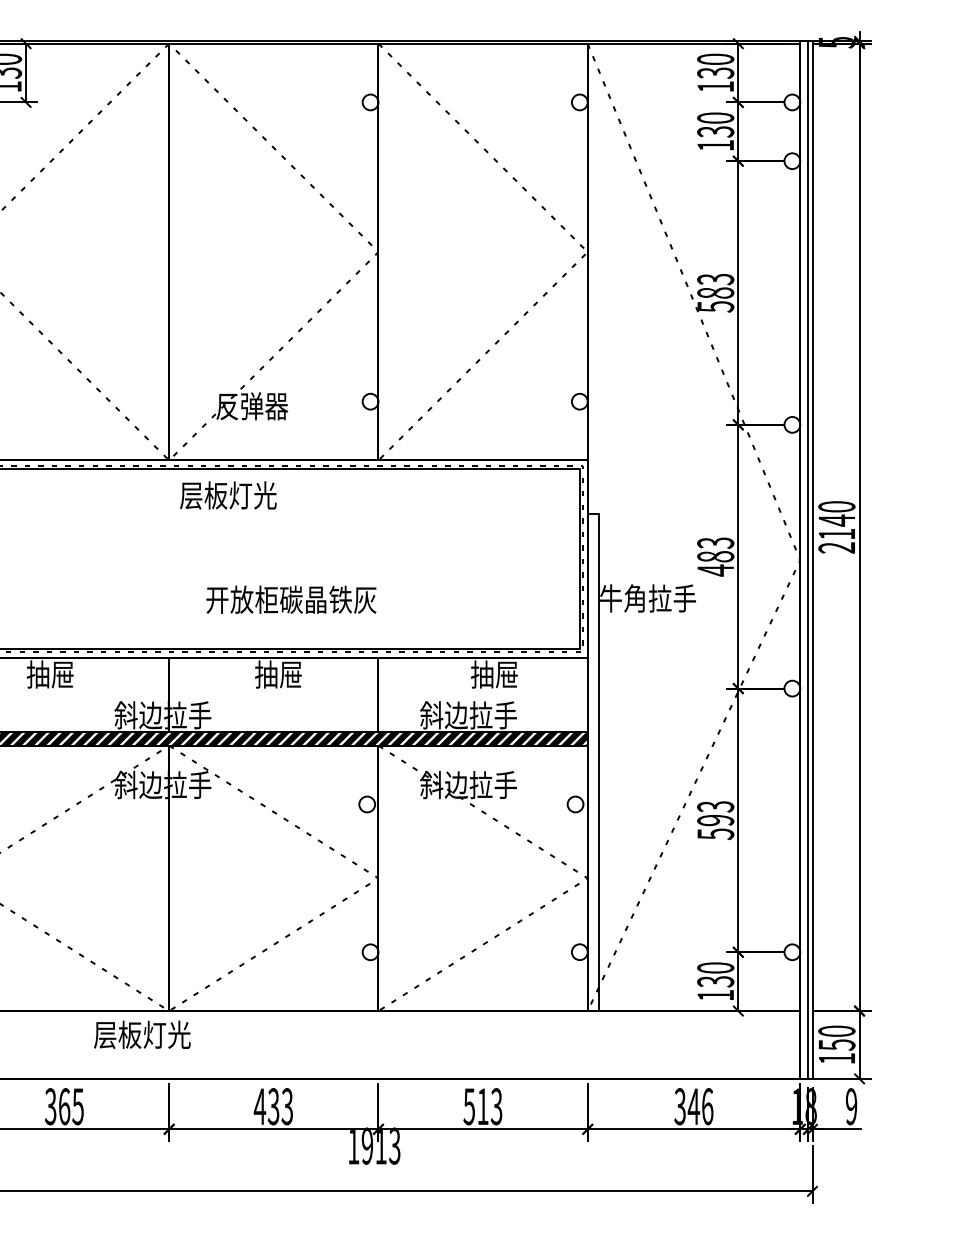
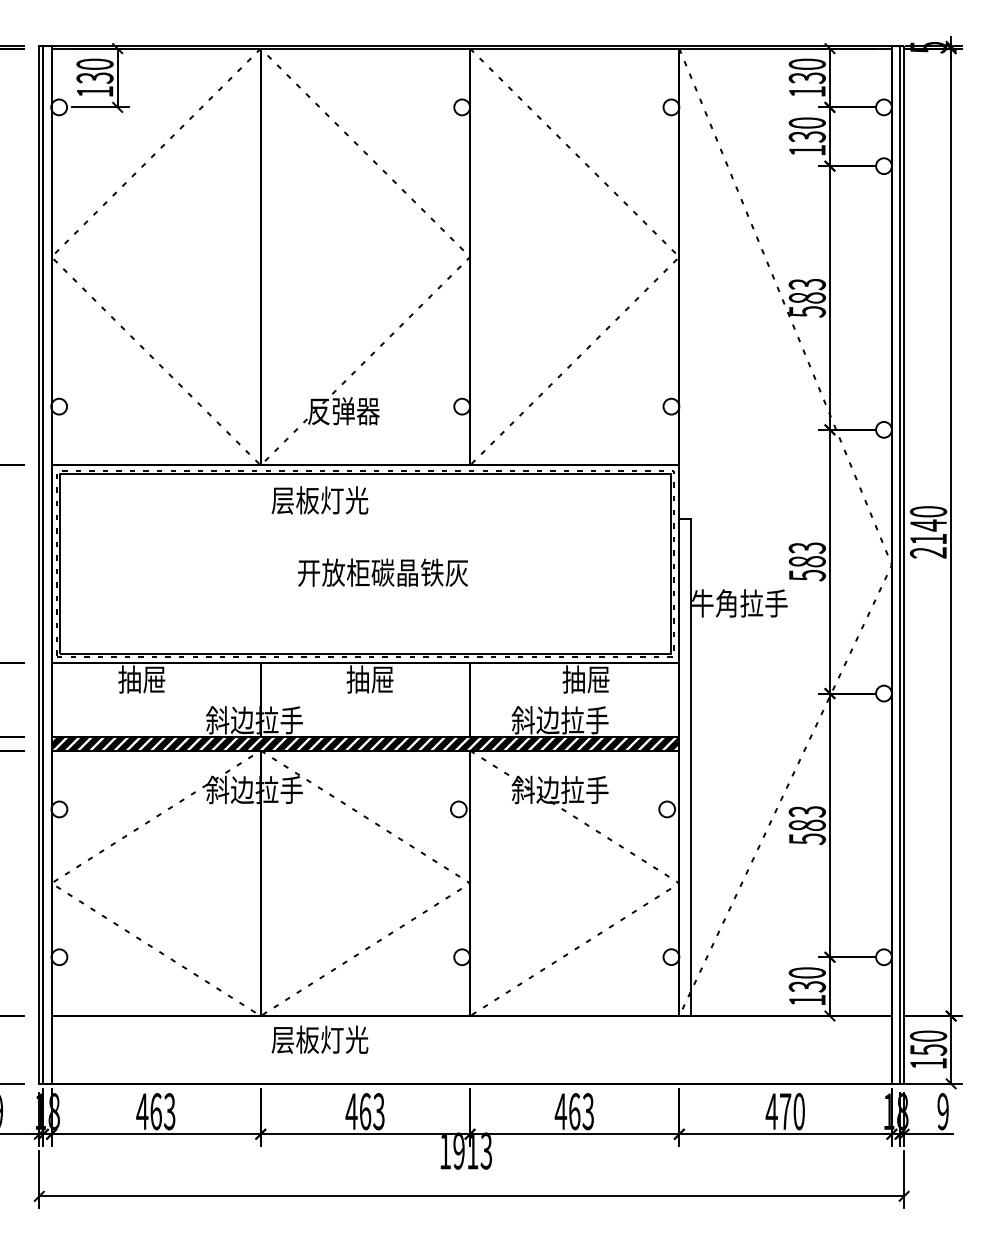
text: (715, 570) -> (807, 575), 483 -> 583
text: (290, 599) -> (382, 572), moved
text: (714, 820) -> (806, 825), 593 -> 583
text: (141, 1034) -> (319, 1039), moved
text: (63, 1106) -> (155, 1111), 365 -> 463
text: (273, 1106) -> (365, 1111), 433 -> 463
text: (475, 1106) -> (567, 1111), 513 -> 463
text: (693, 1106) -> (785, 1111), 346 -> 470

